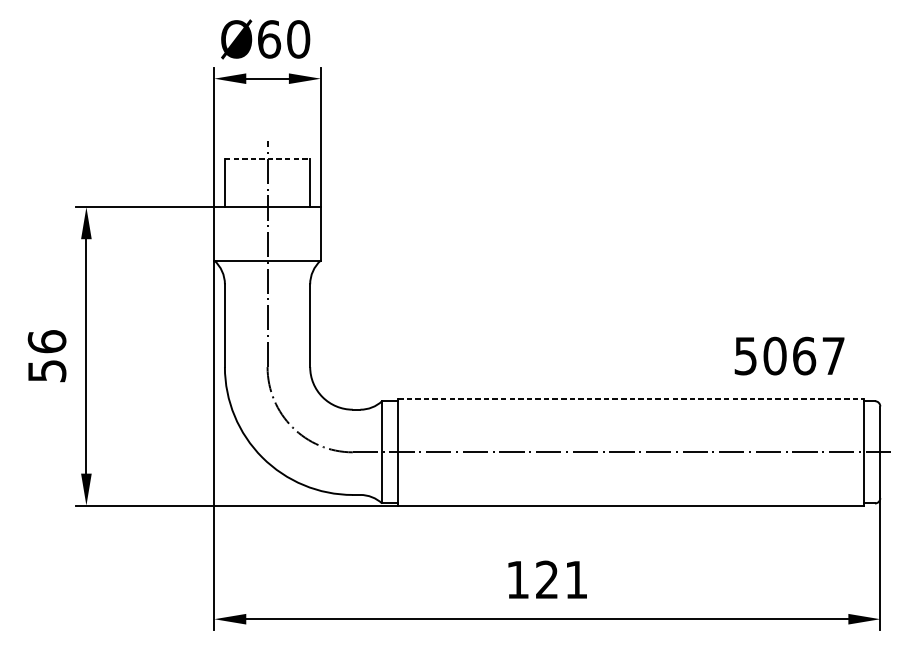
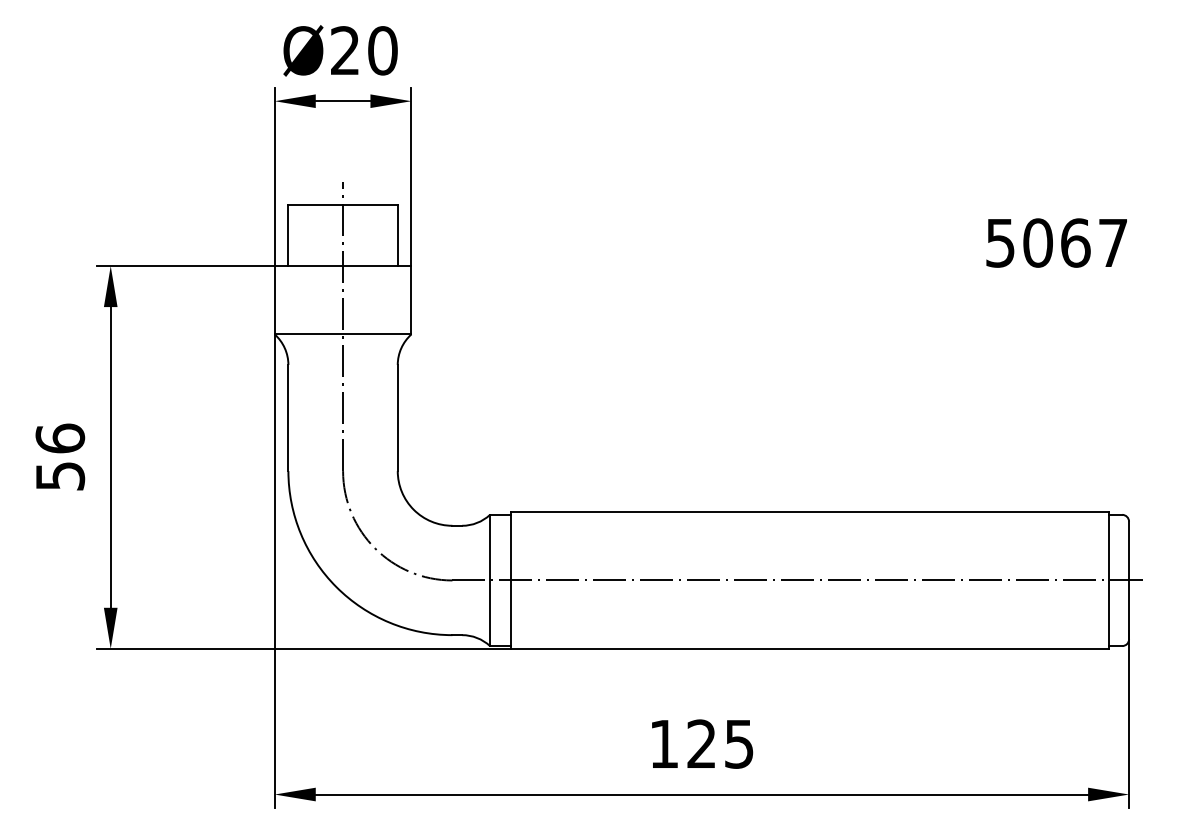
text: (269, 39) -> (345, 50), Ø60 -> Ø20
line: (267, 159) -> (343, 204), dashed -> solid
text: (789, 355) -> (1056, 242), moved
line: (631, 399) -> (810, 512), dashed -> solid
text: (576, 580) -> (739, 744), 121 -> 125

